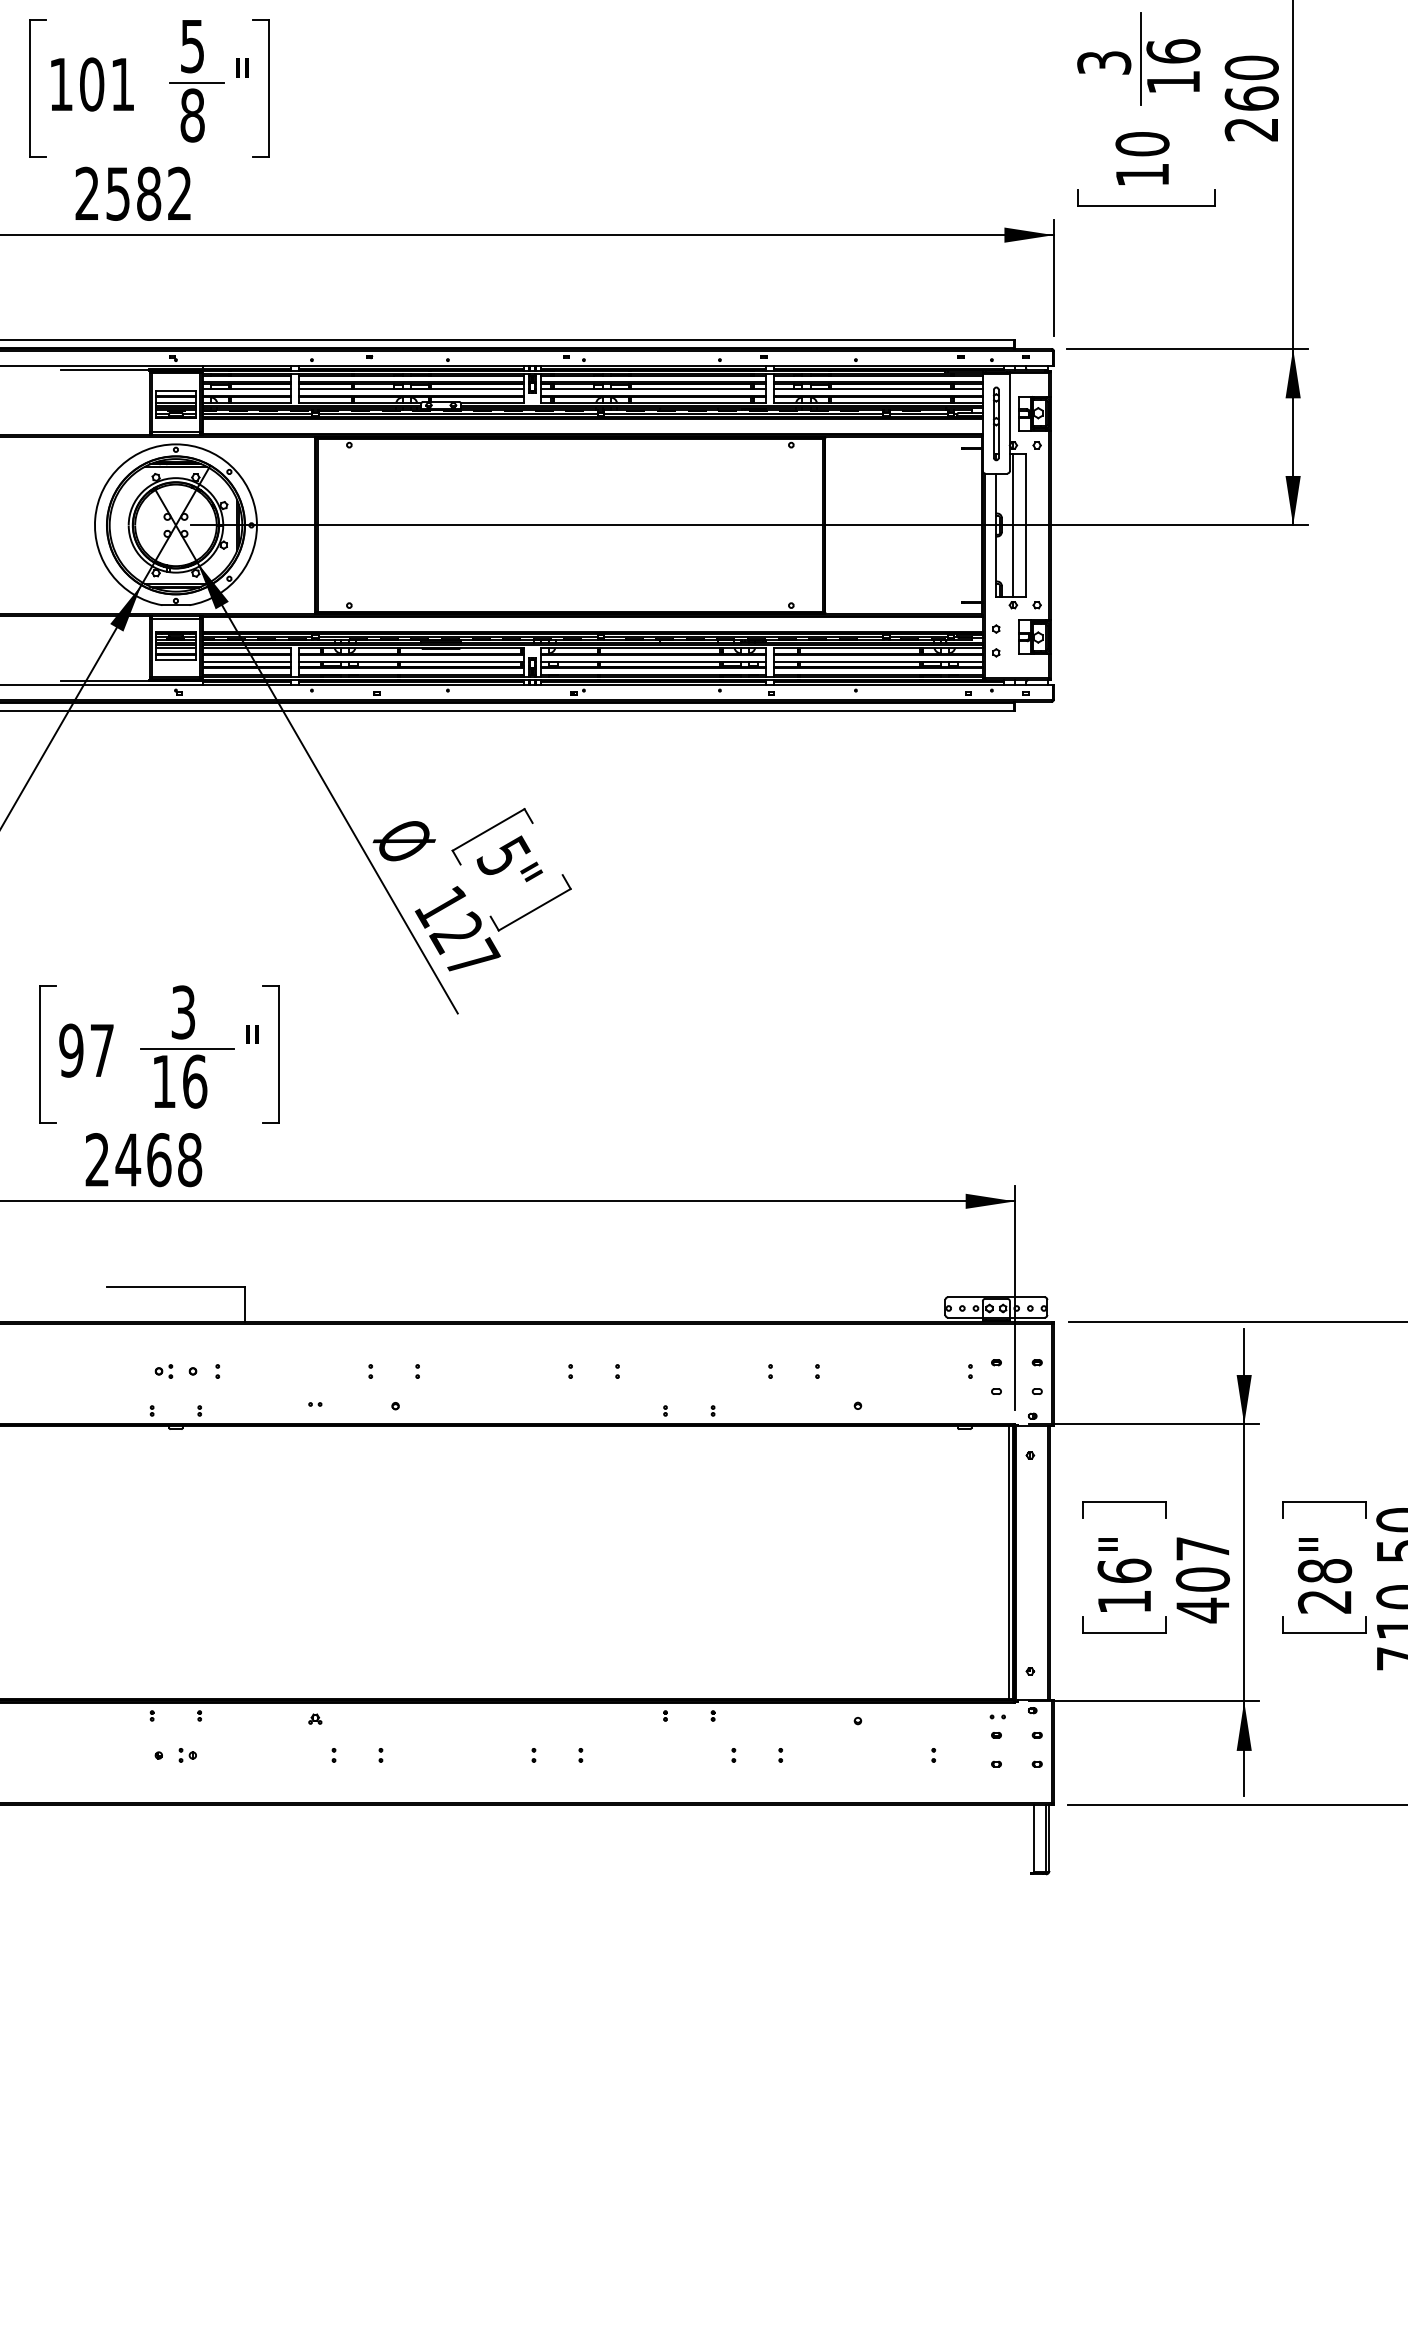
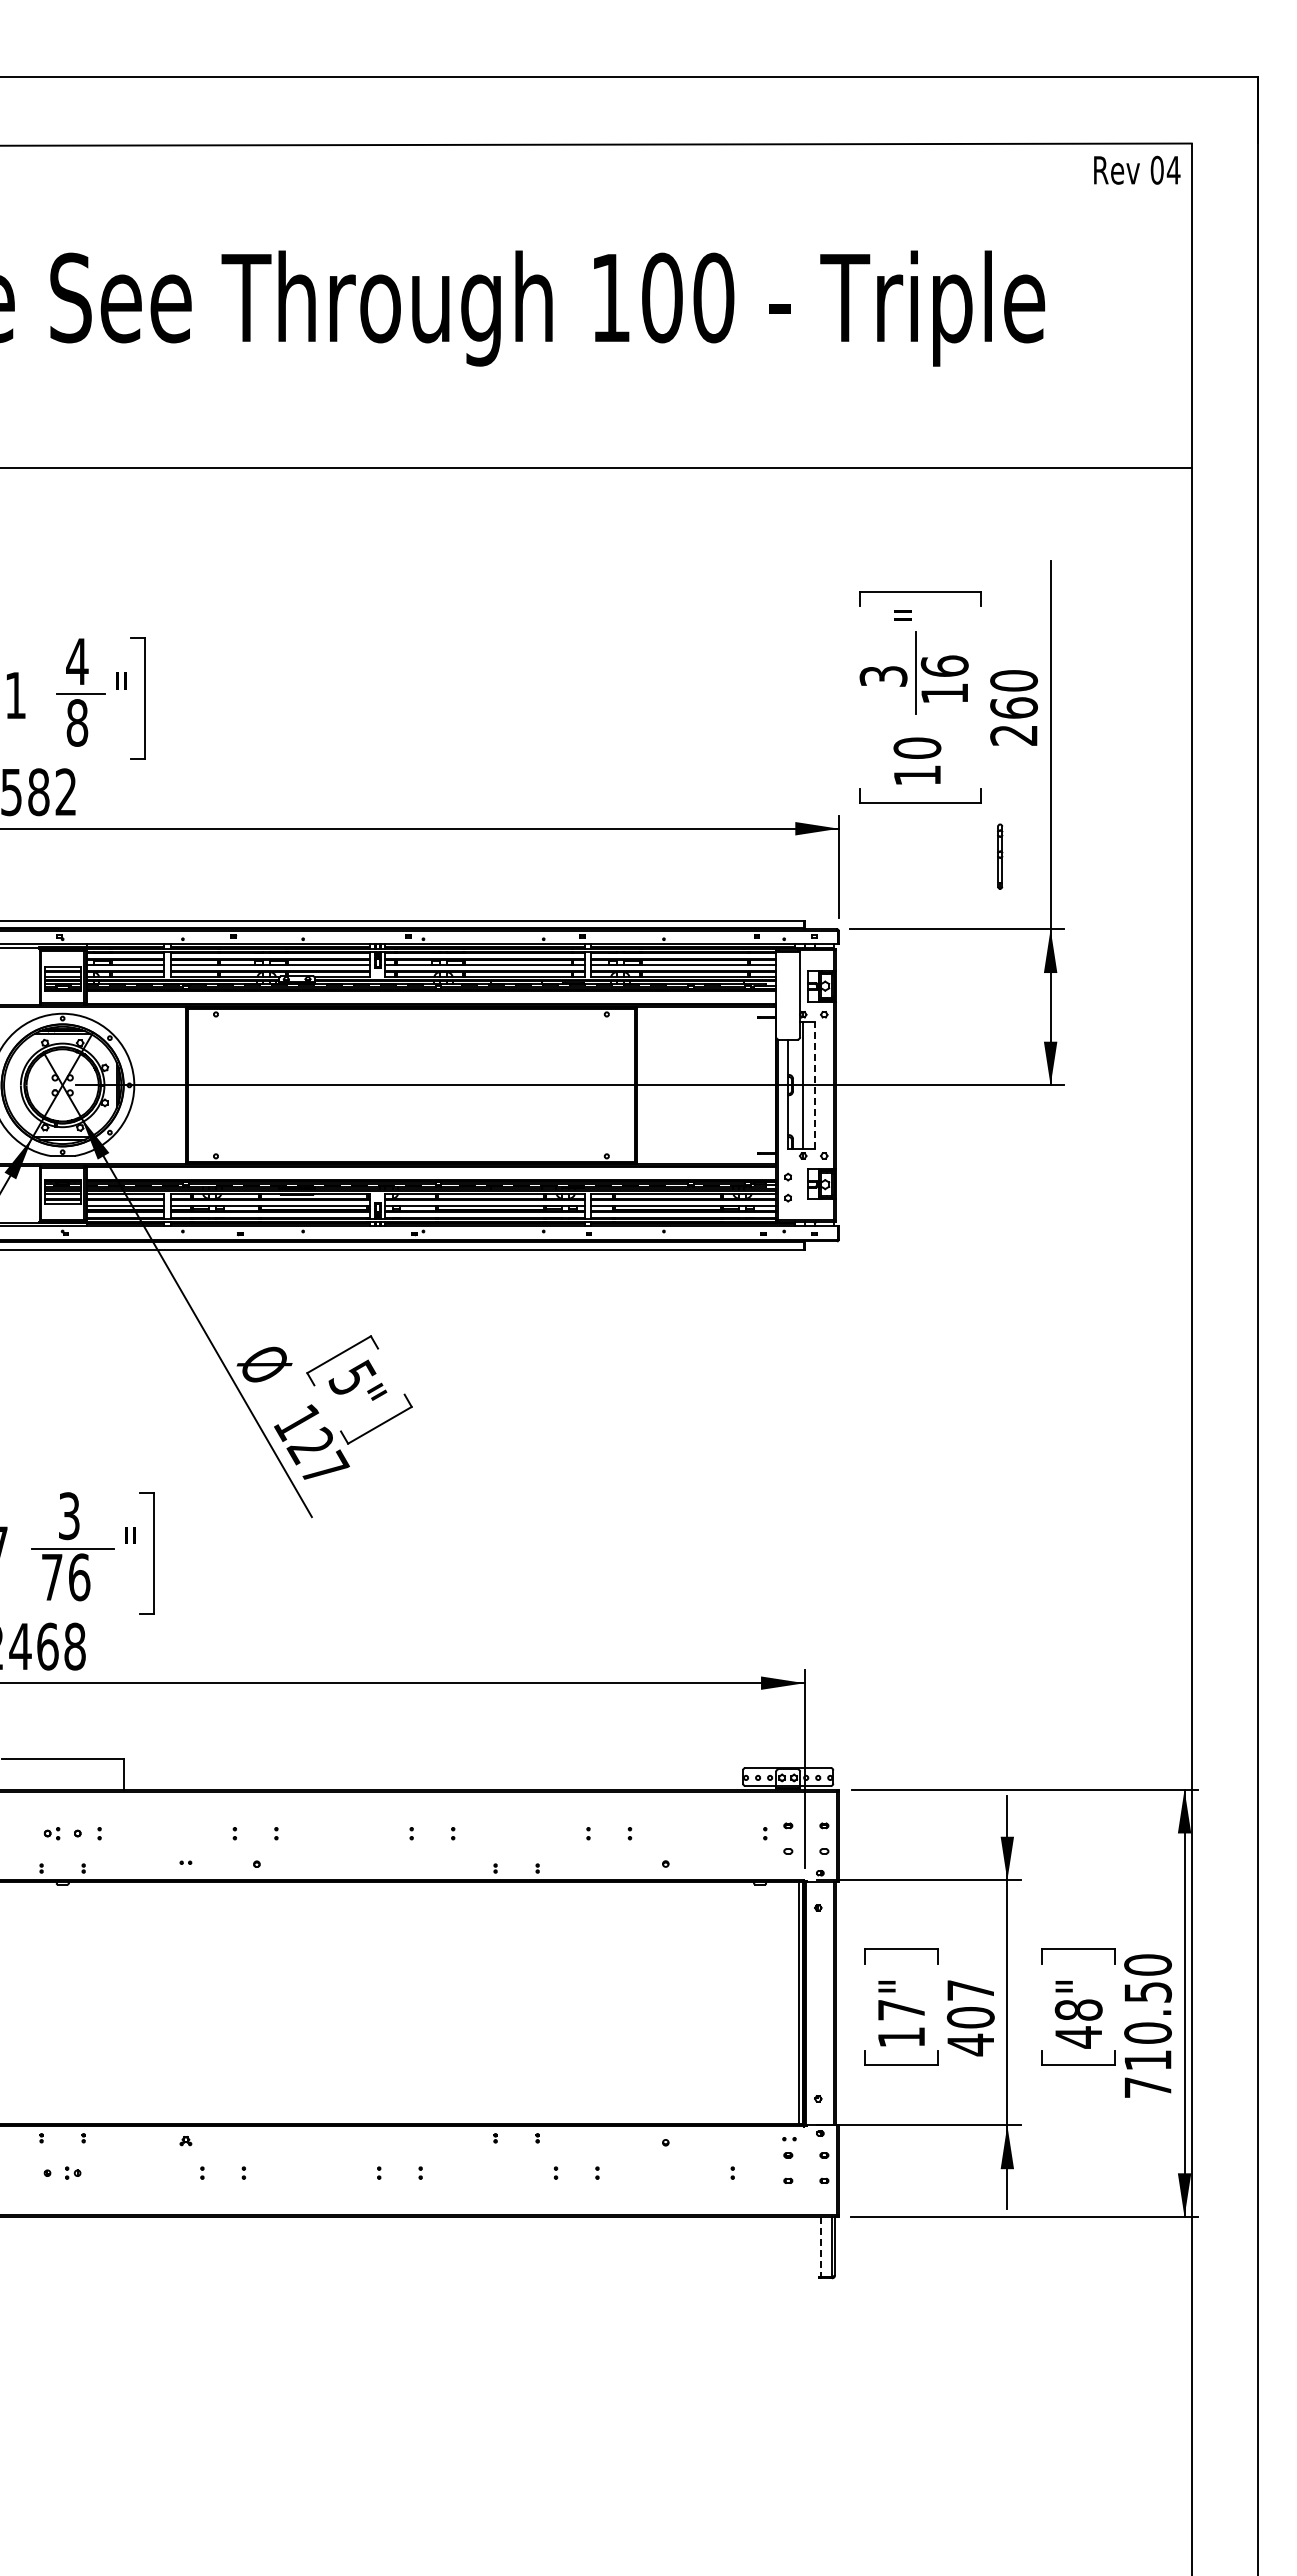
text: (192, 46) -> (77, 661), 5 -> 4
part: (996, 423) -> (1000, 856), moved
line: (1026, 524) -> (814, 1084), solid -> dashed
text: (164, 1081) -> (52, 1577), 16 -> 76
text: (1124, 1570) -> (901, 2009), 16" -> 17"
text: (1323, 1602) -> (1077, 2037), 28" -> 48"
line: (1034, 1838) -> (821, 2246), solid -> dashed

